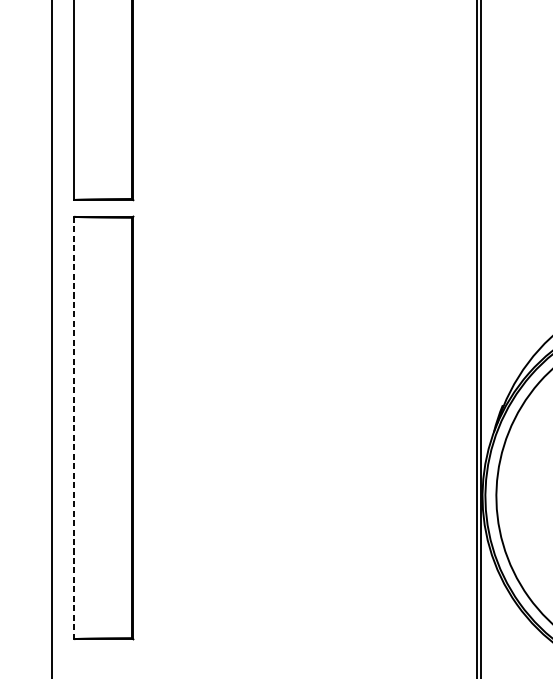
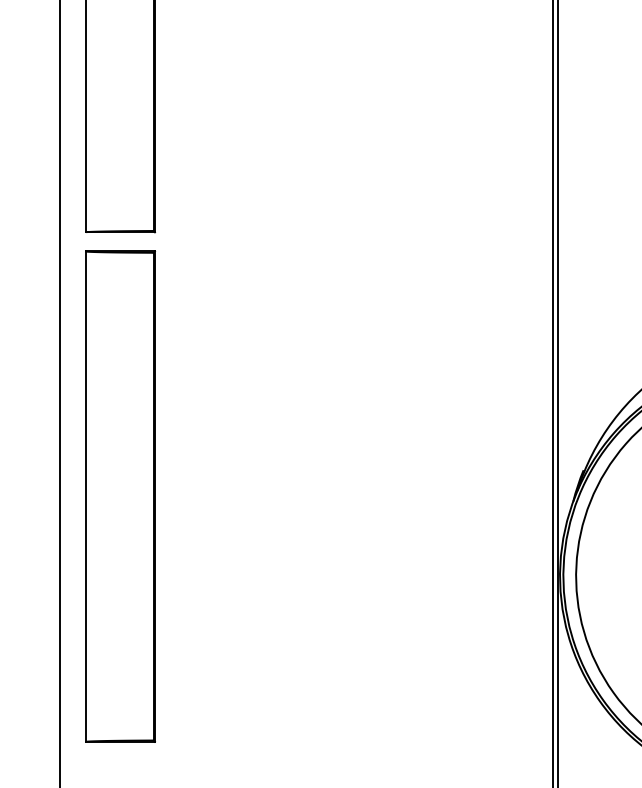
line: (73, 428) -> (85, 497), dashed -> solid

